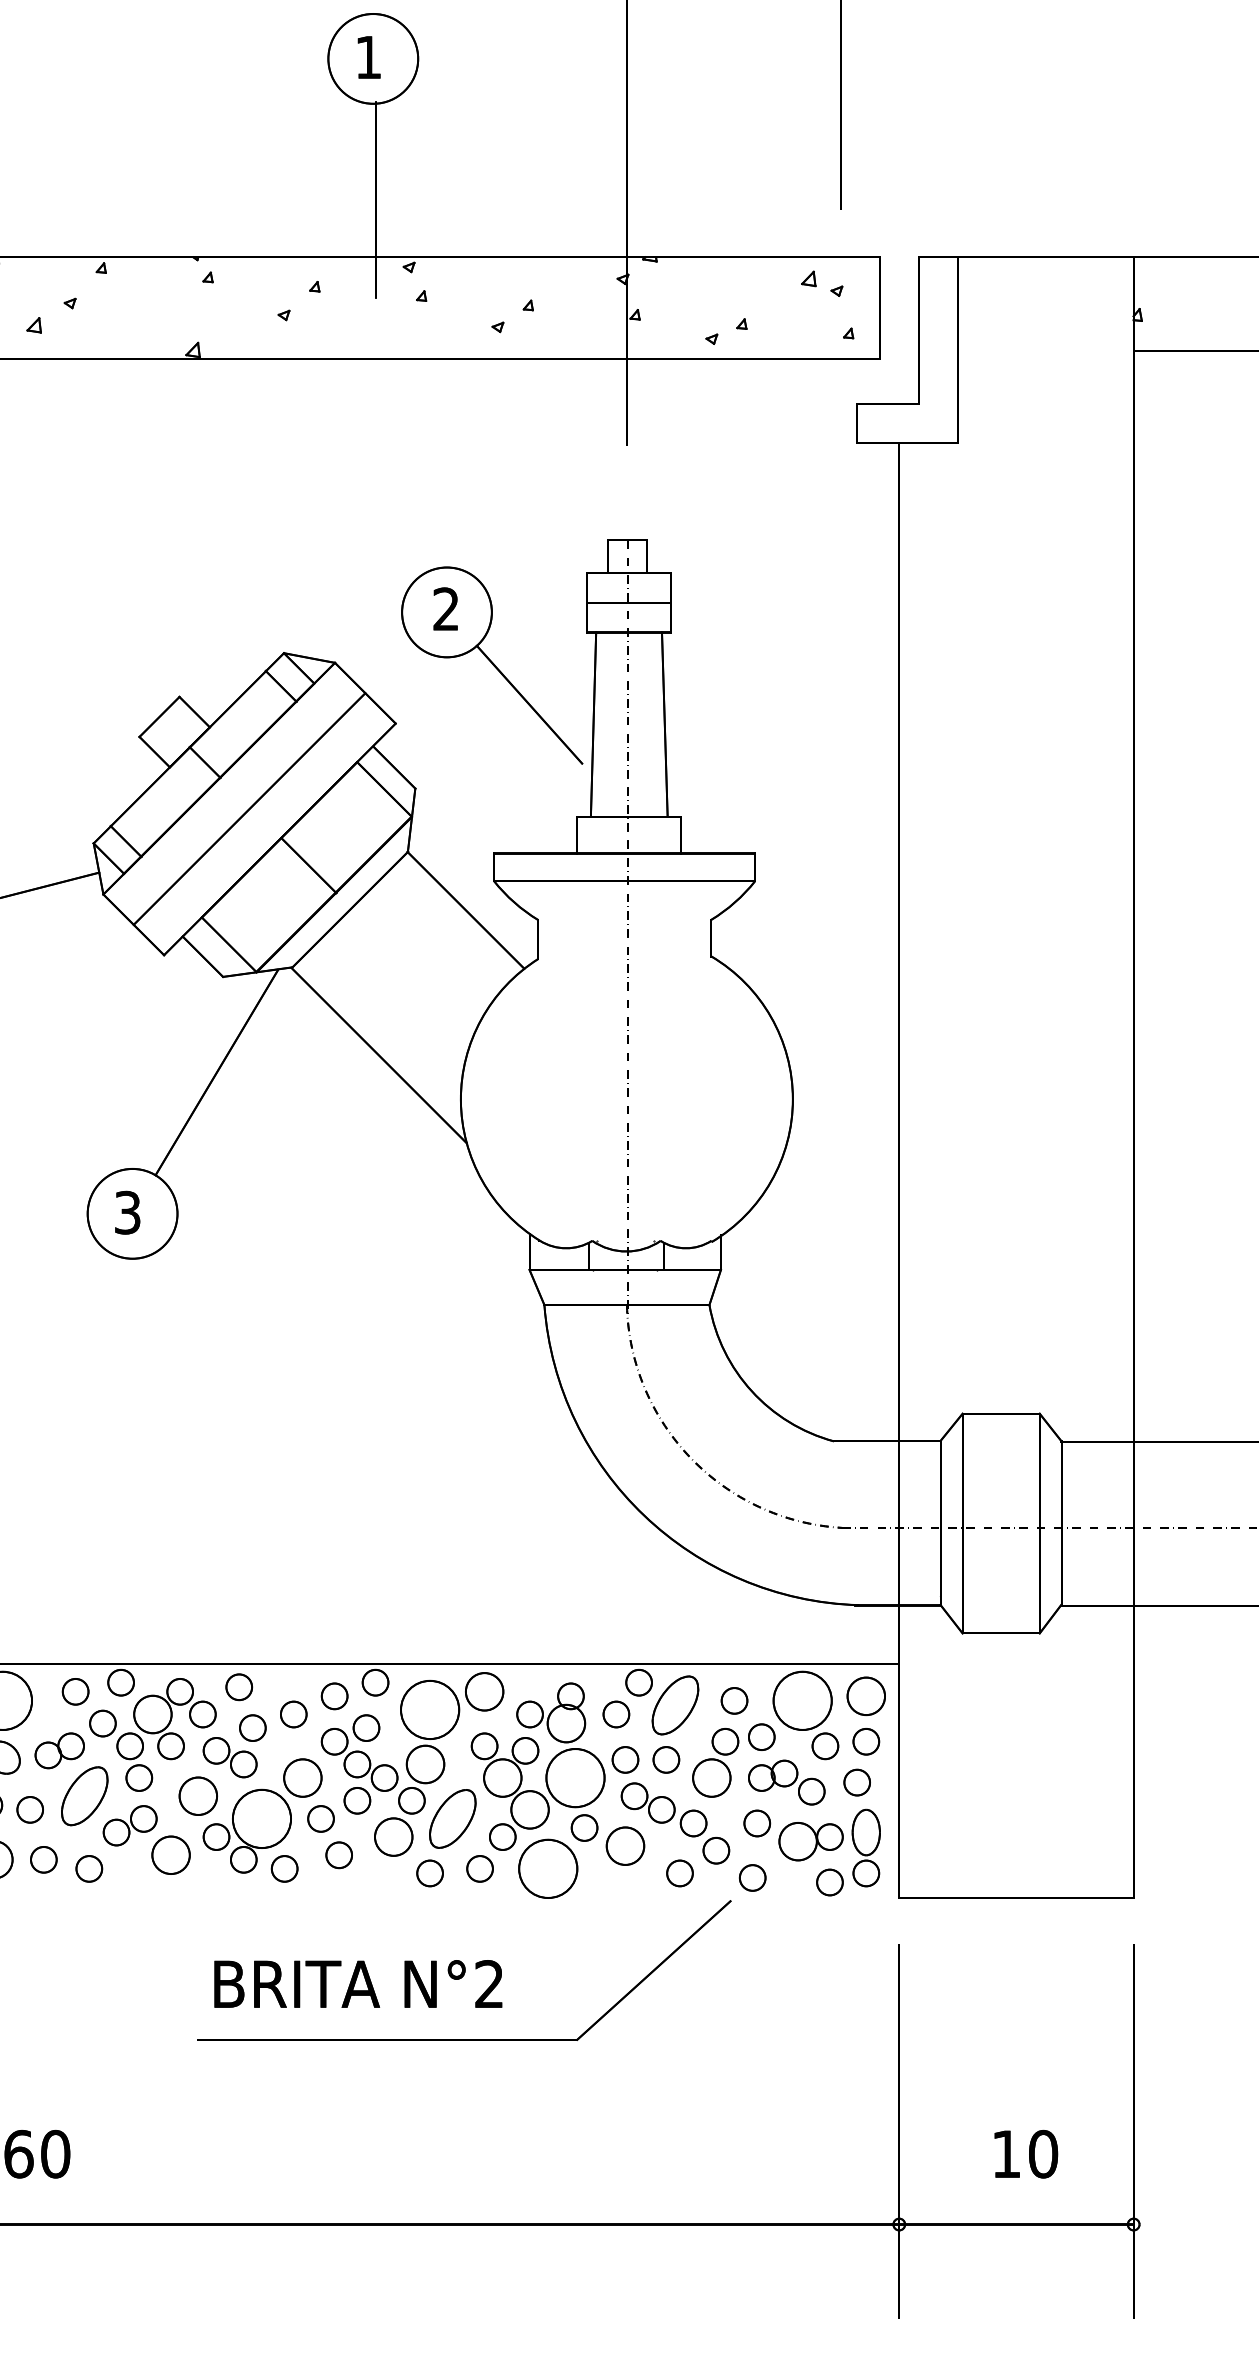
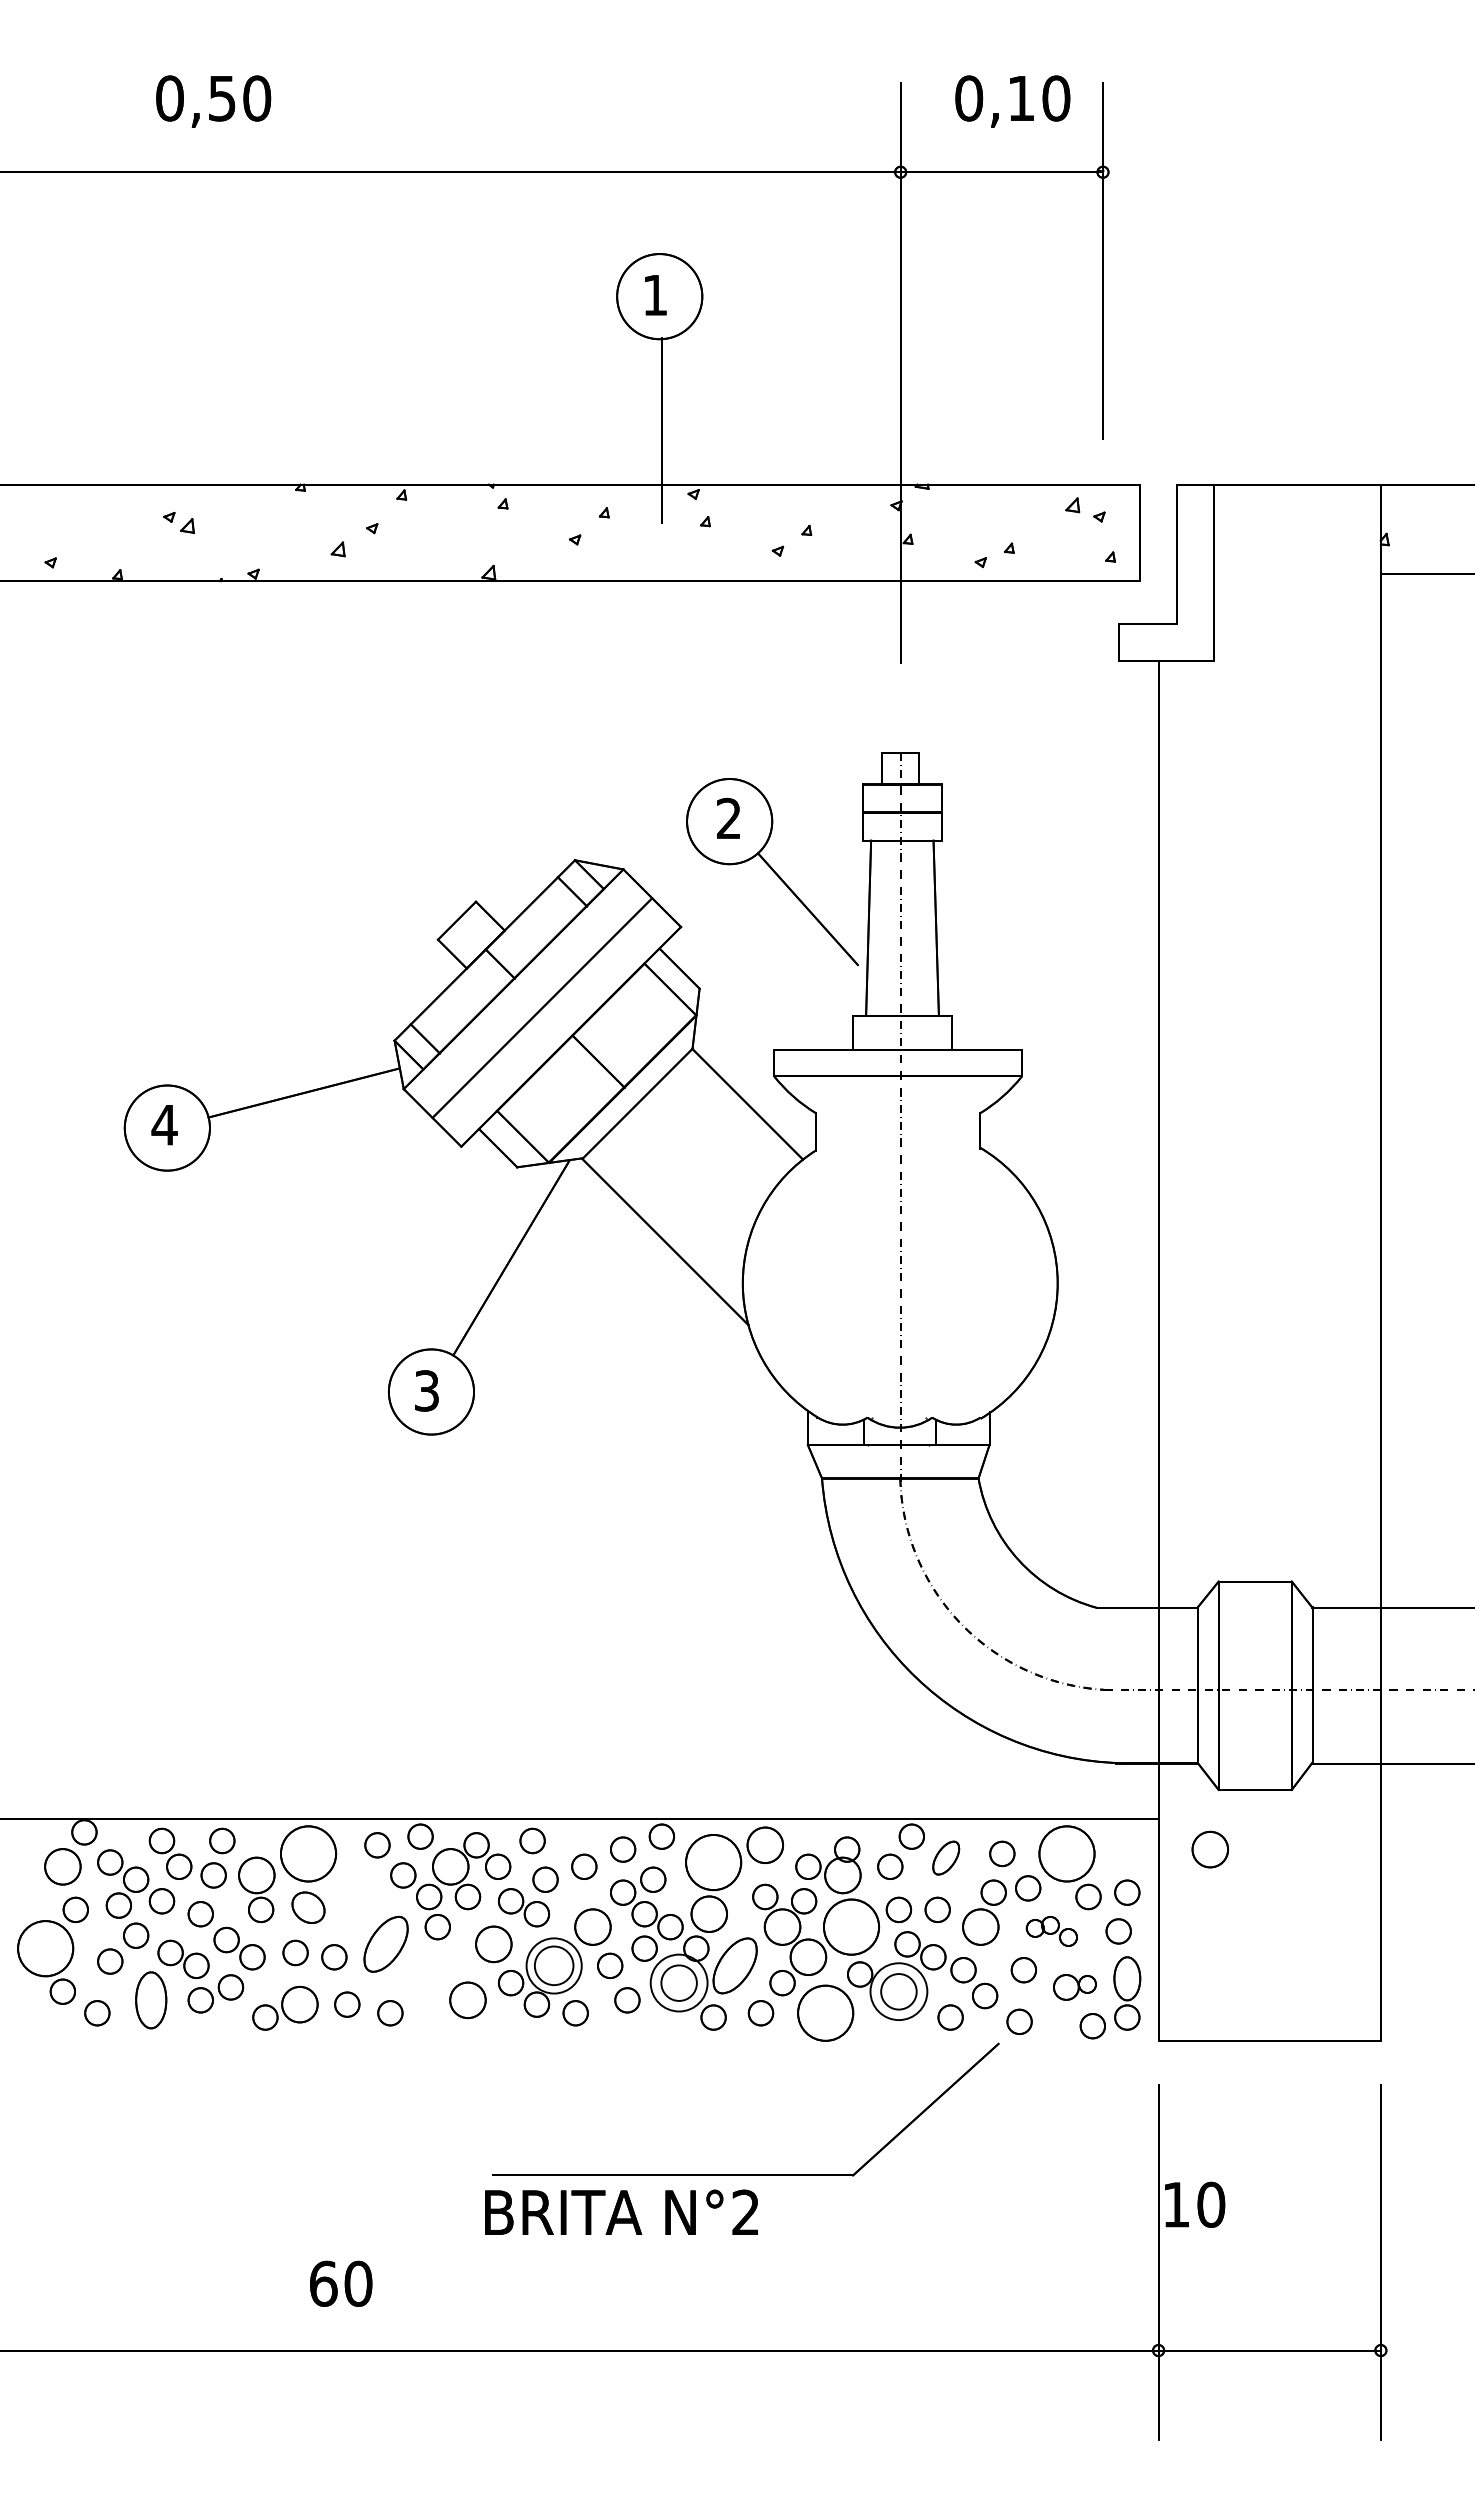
part: (865, 1696) -> (1209, 1849), moved
part: (674, 1704) -> (945, 1857), size x0.6
part: (59, 1750) -> (362, 1900), removed
part: (786, 1782) -> (1051, 1931), size x0.7
circle: (261, 1818) -> (553, 1965), size x0.7
part: (130, 1824) -> (429, 1971), removed
circle: (393, 1836) -> (678, 1982), size x1.6
part: (810, 1841) -> (1074, 1987), size x0.7
circle: (625, 1845) -> (898, 1991), size x1.6
text: (358, 1983) -> (621, 2211), moved
text: (1026, 2153) -> (1195, 2204), moved

